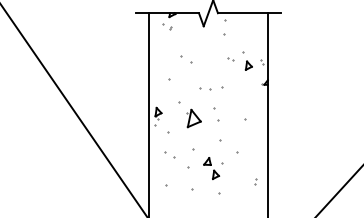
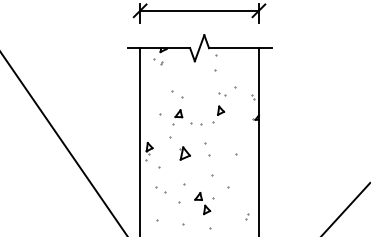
part: (249, 65) -> (221, 110), moved
part: (186, 82) -> (177, 117), added
part: (193, 118) -> (184, 153), size x0.71

